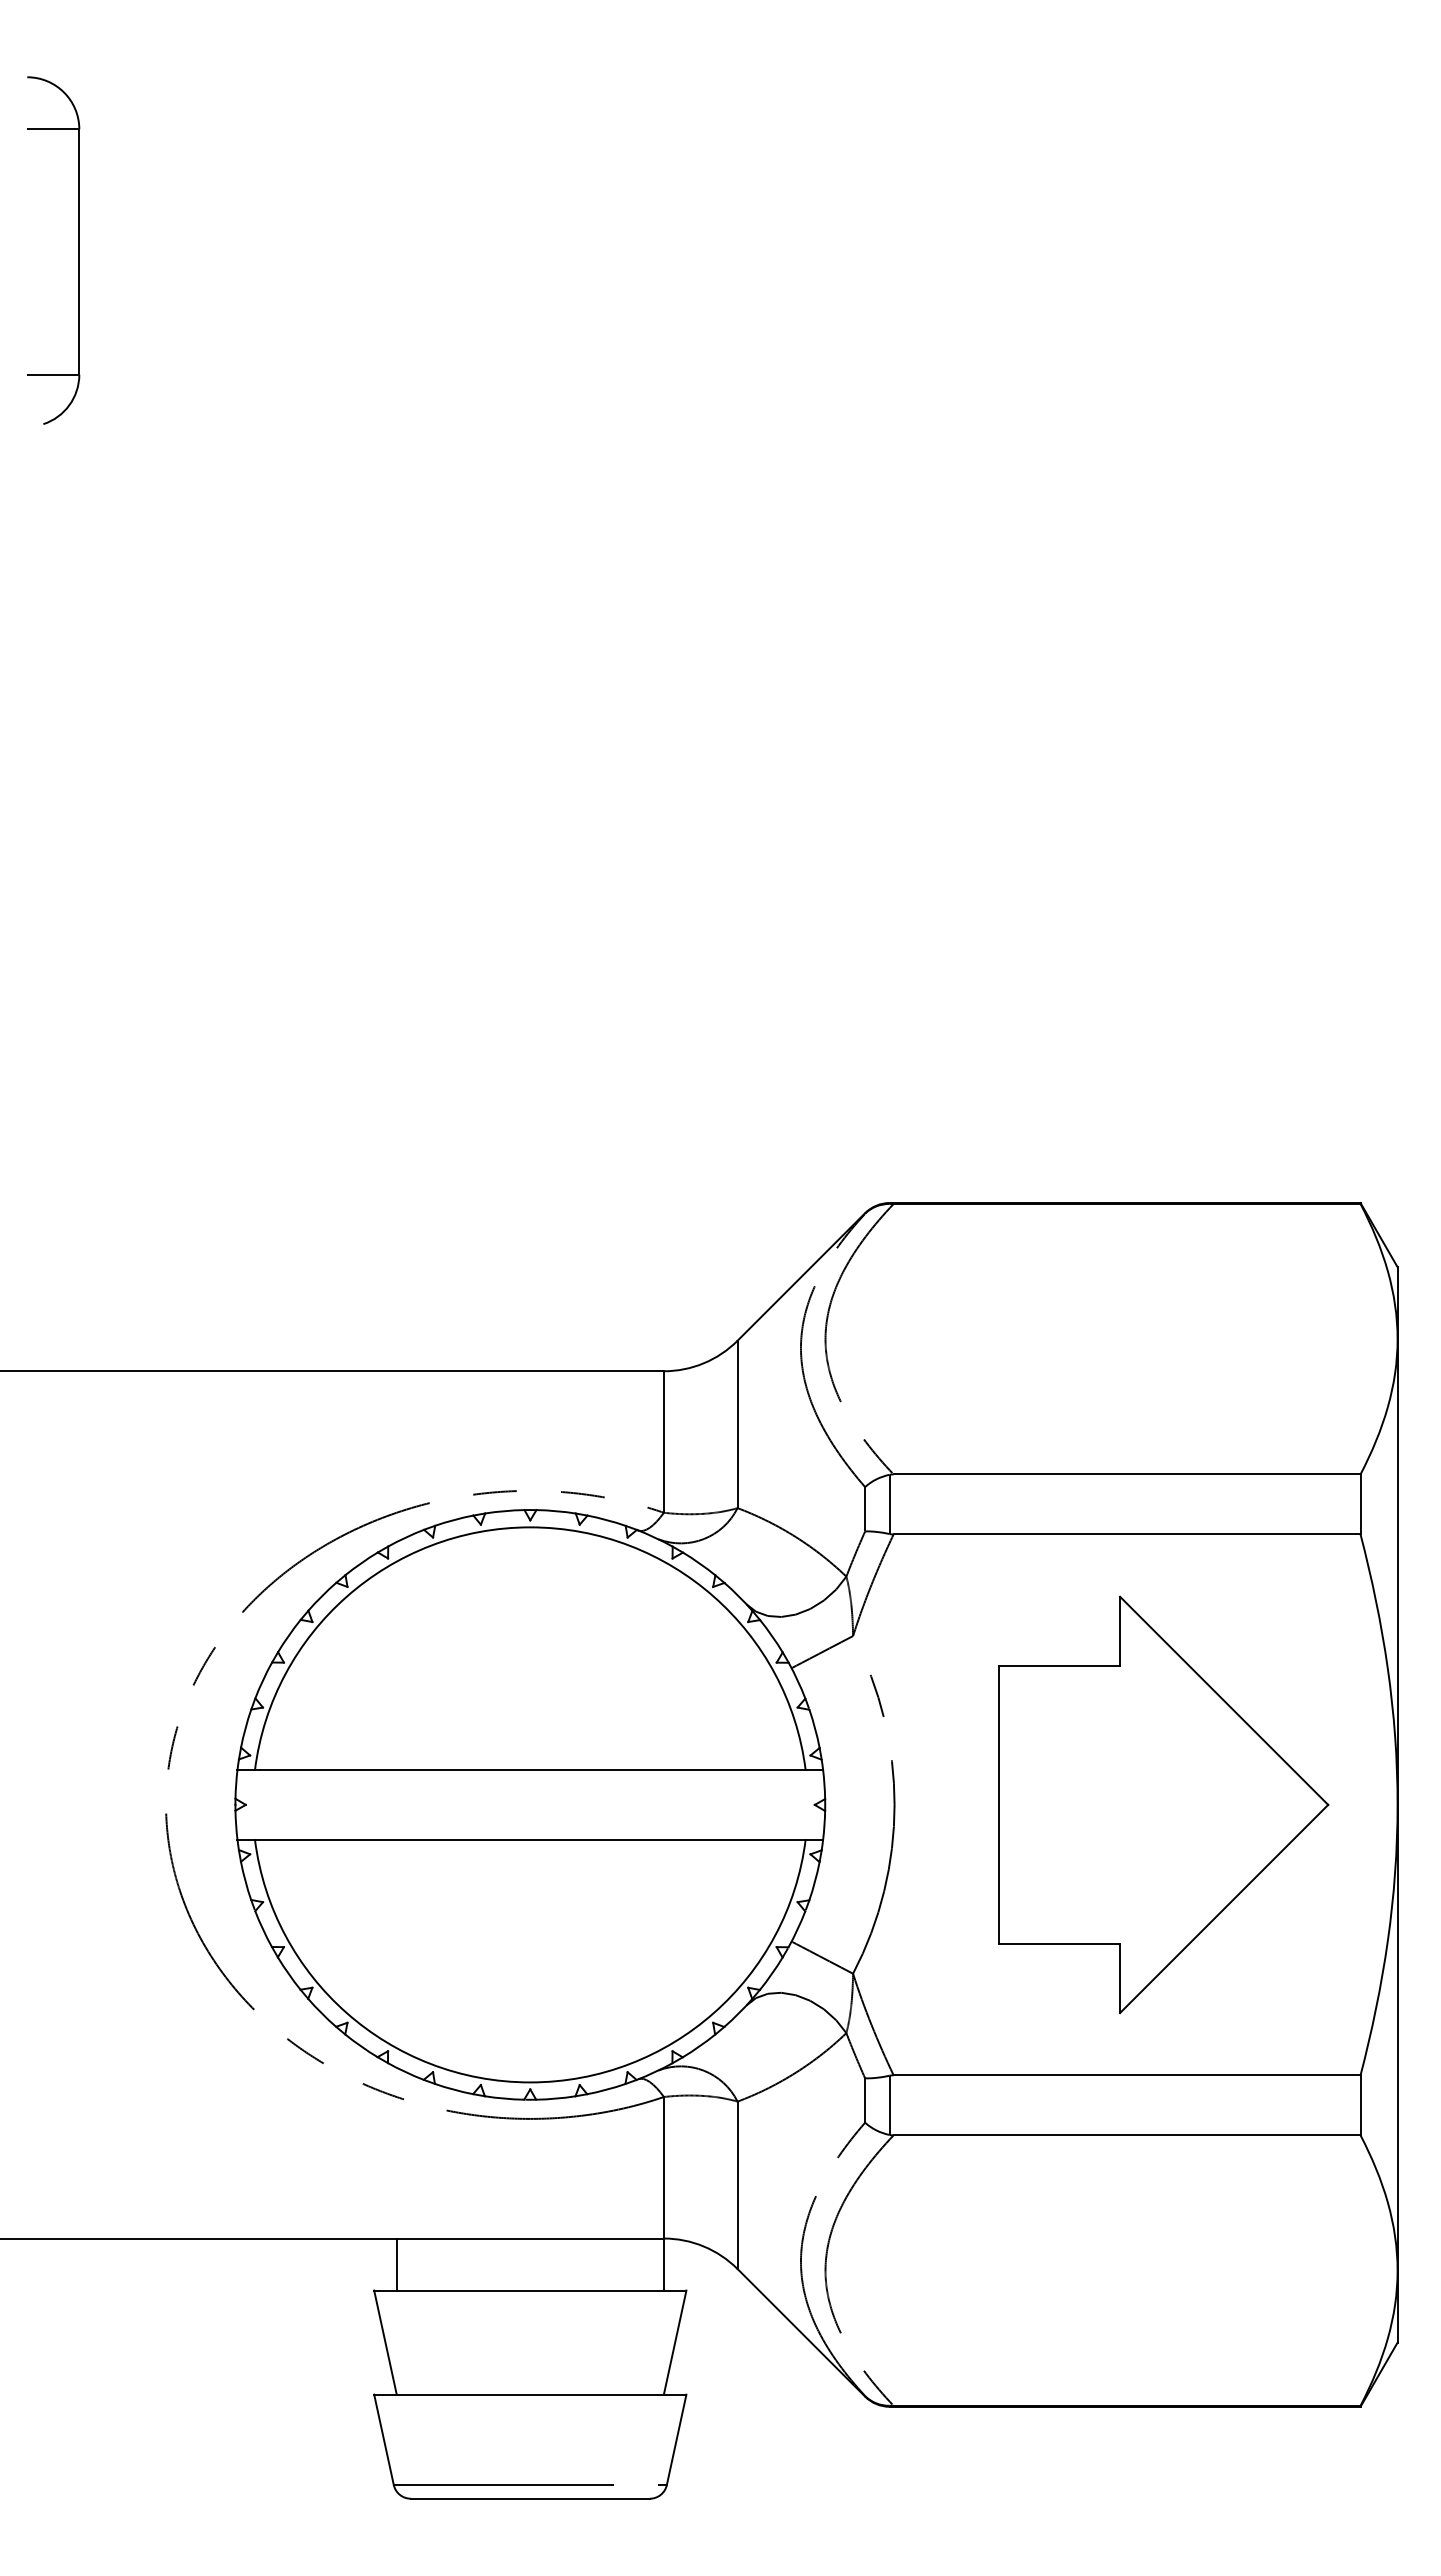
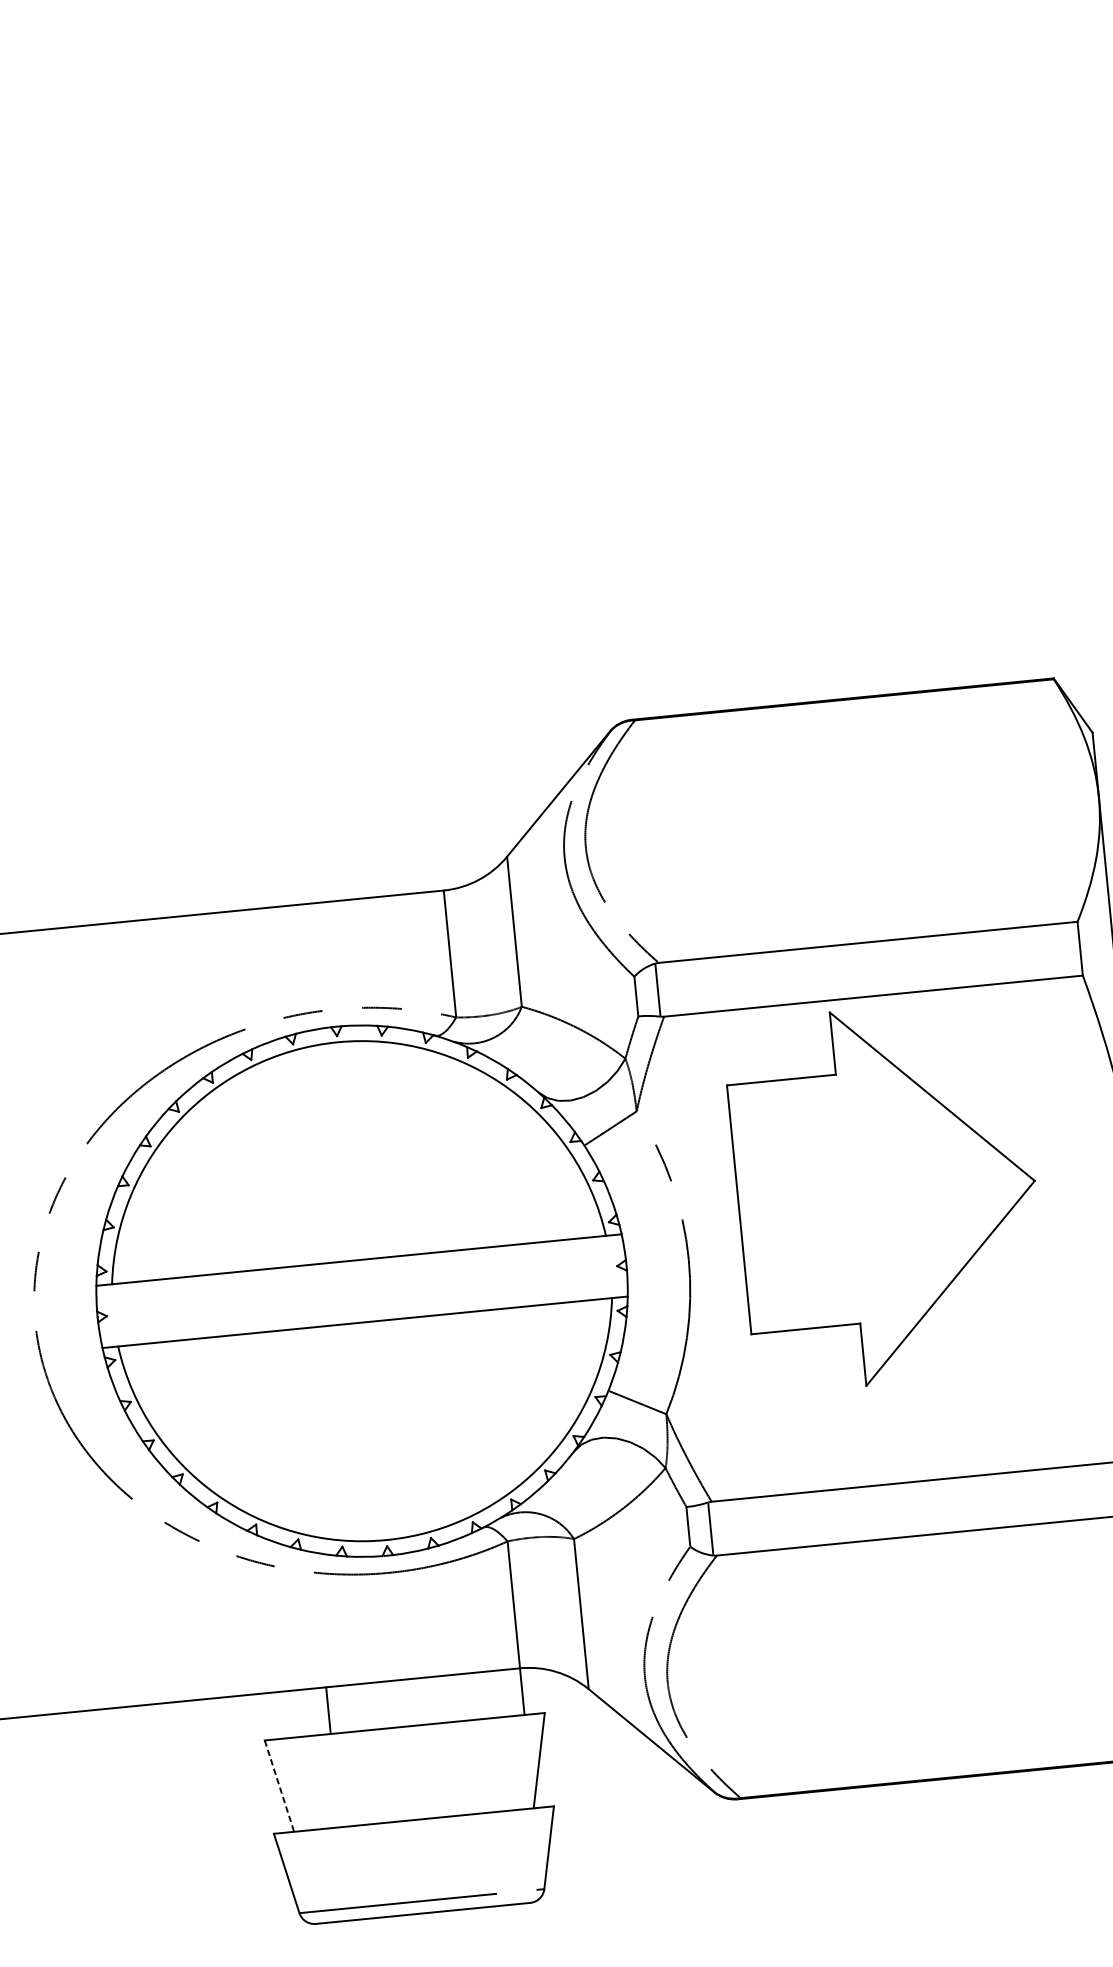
part: (1163, 1804) -> (887, 1194), moved
line: (396, 2264) -> (328, 1710), moved
line: (385, 2343) -> (279, 1786), solid -> dashed

